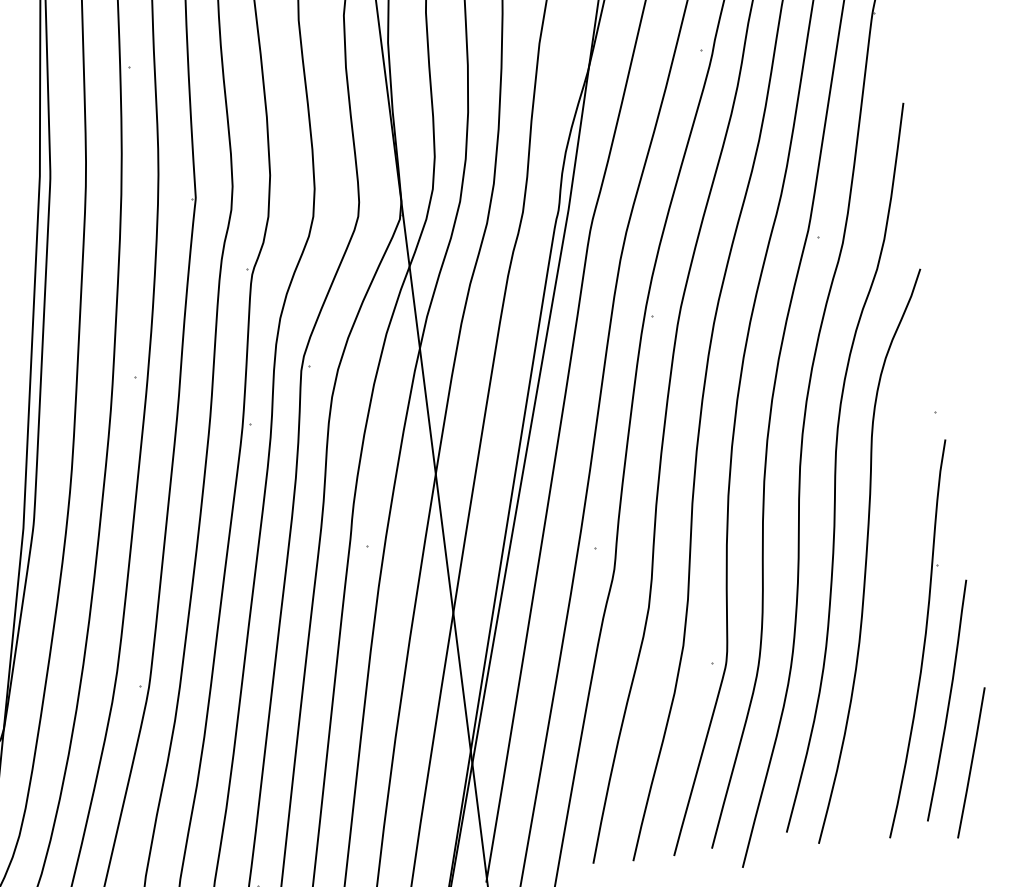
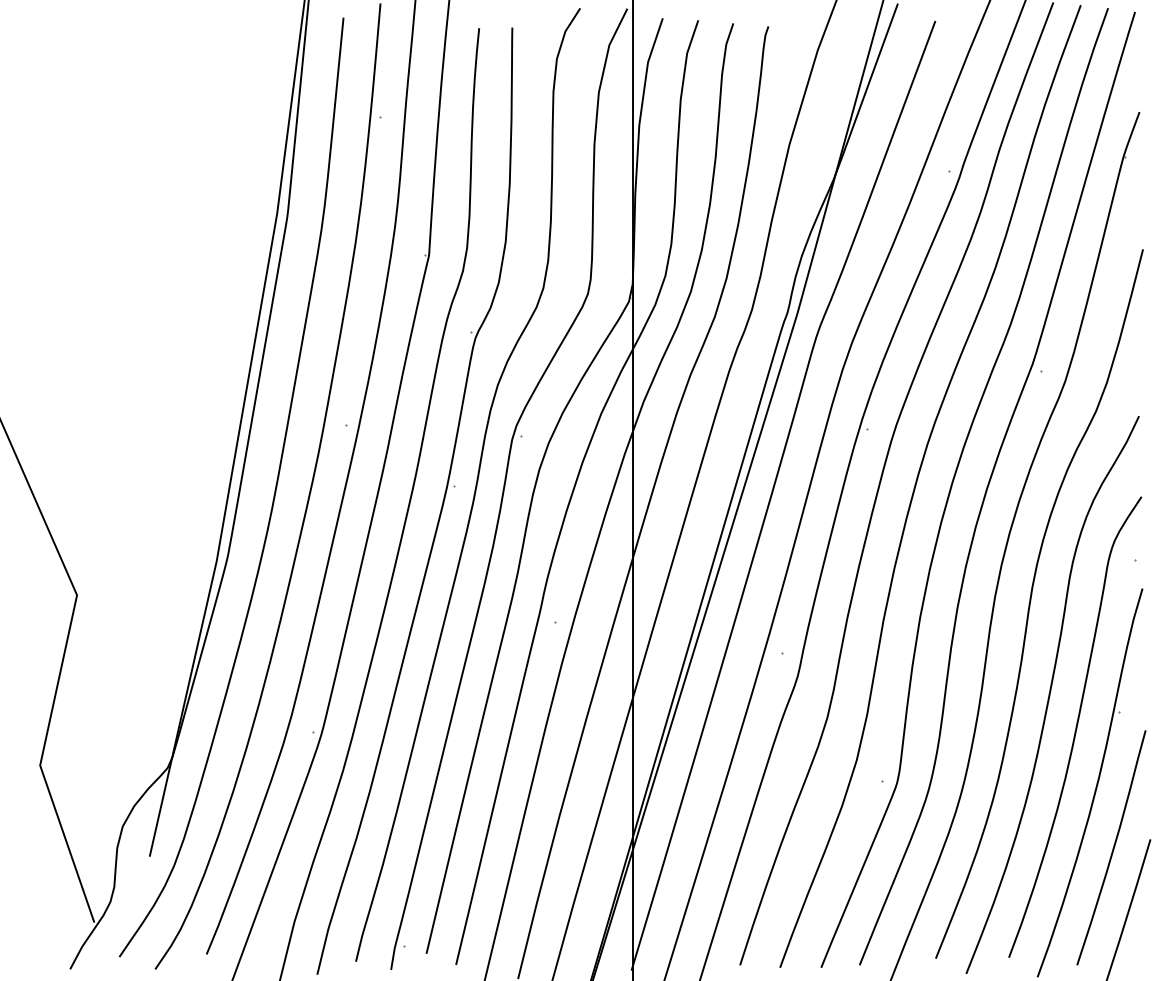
curve: (896, 584) -> (1075, 726), added

